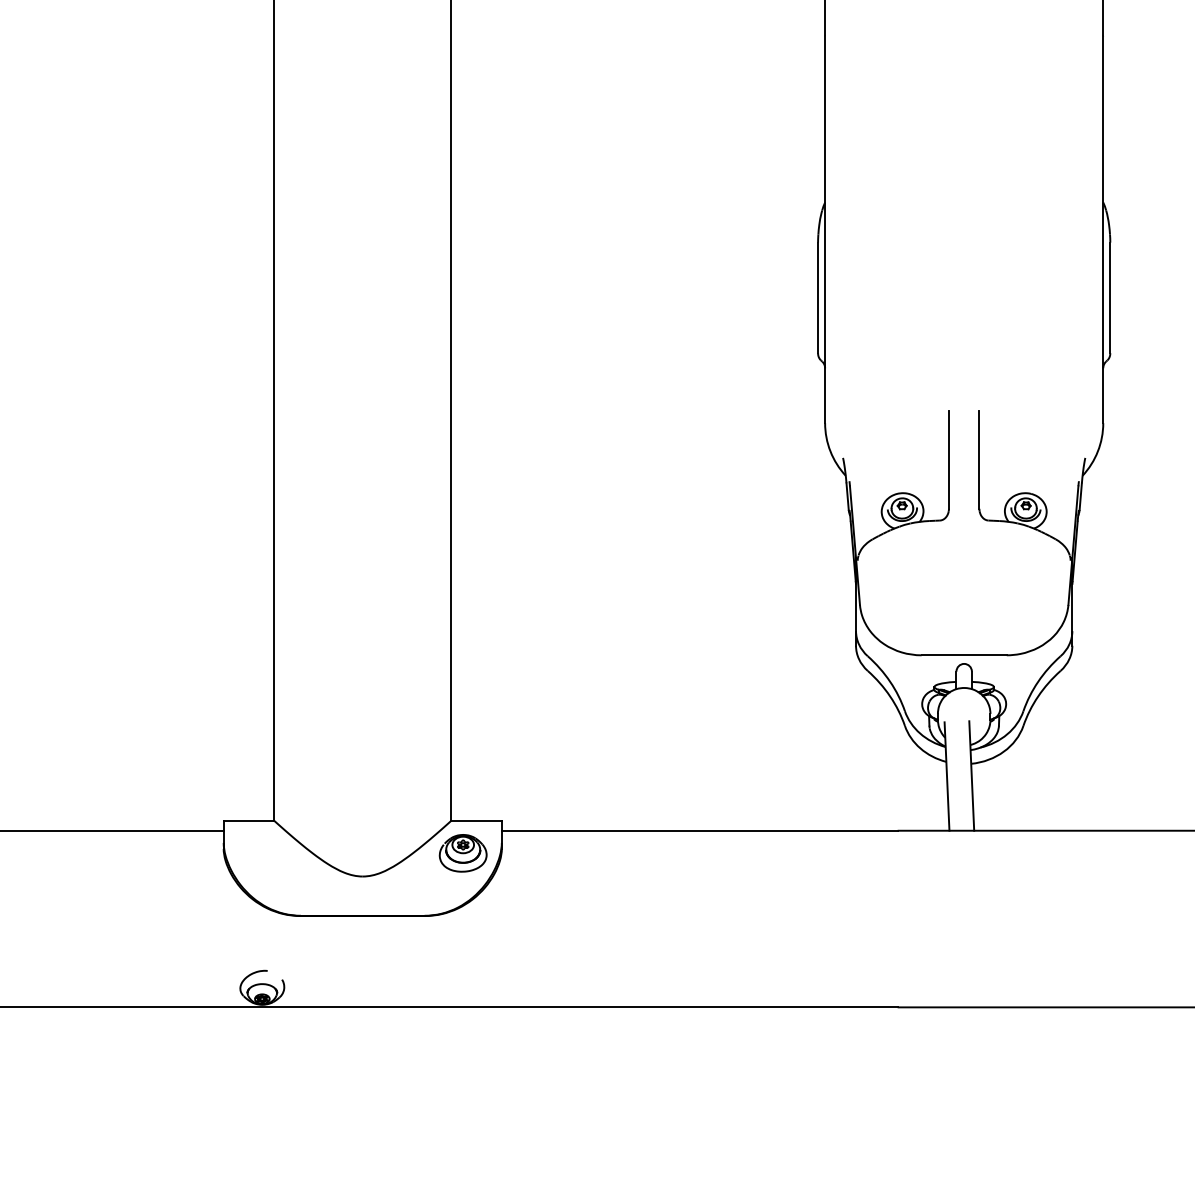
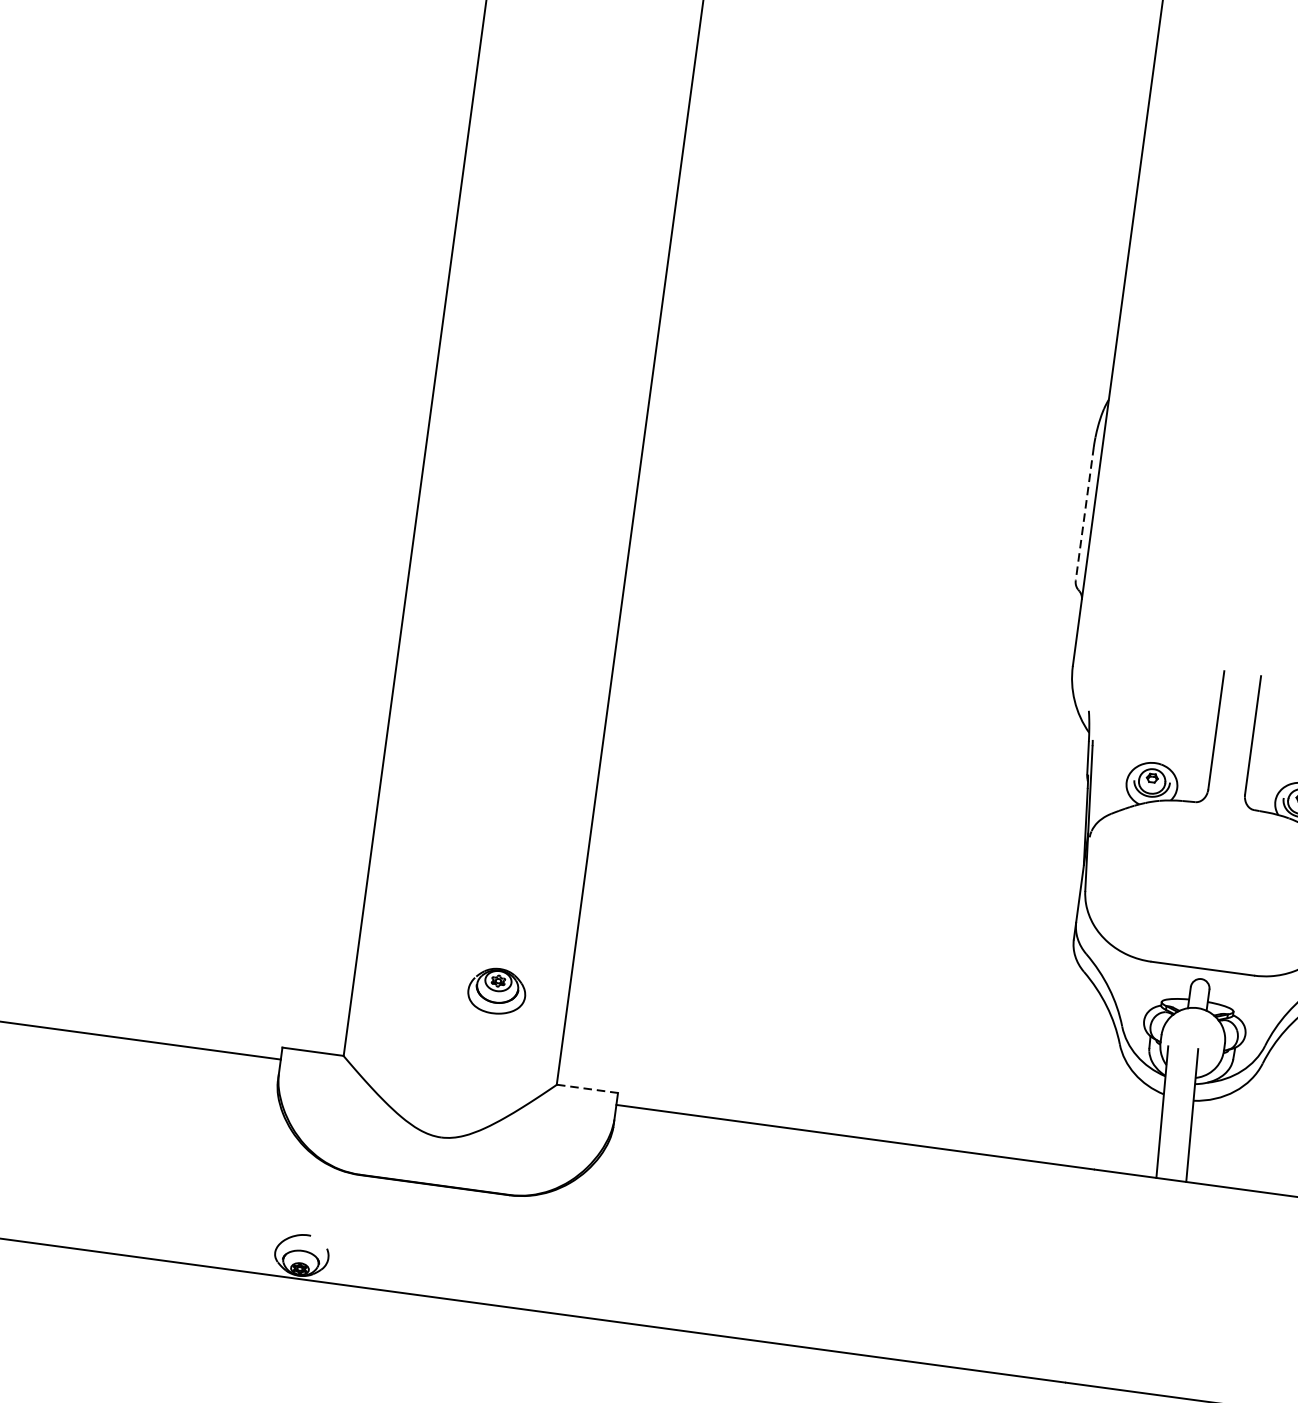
line: (818, 298) -> (1085, 514), solid -> dashed
line: (477, 820) -> (588, 1088), solid -> dashed
part: (462, 853) -> (496, 991), moved

